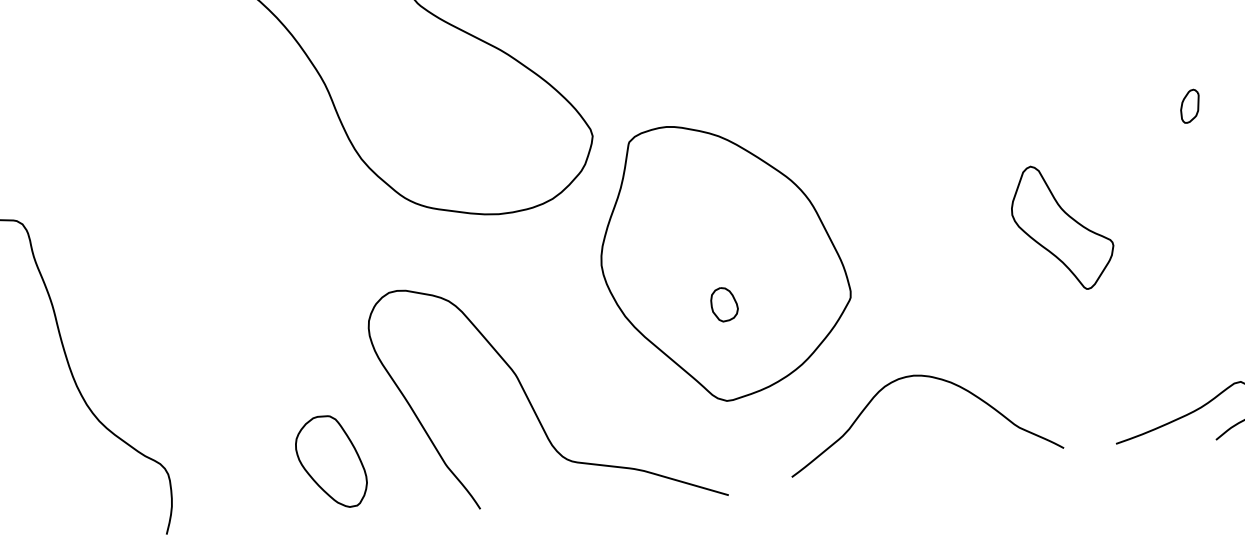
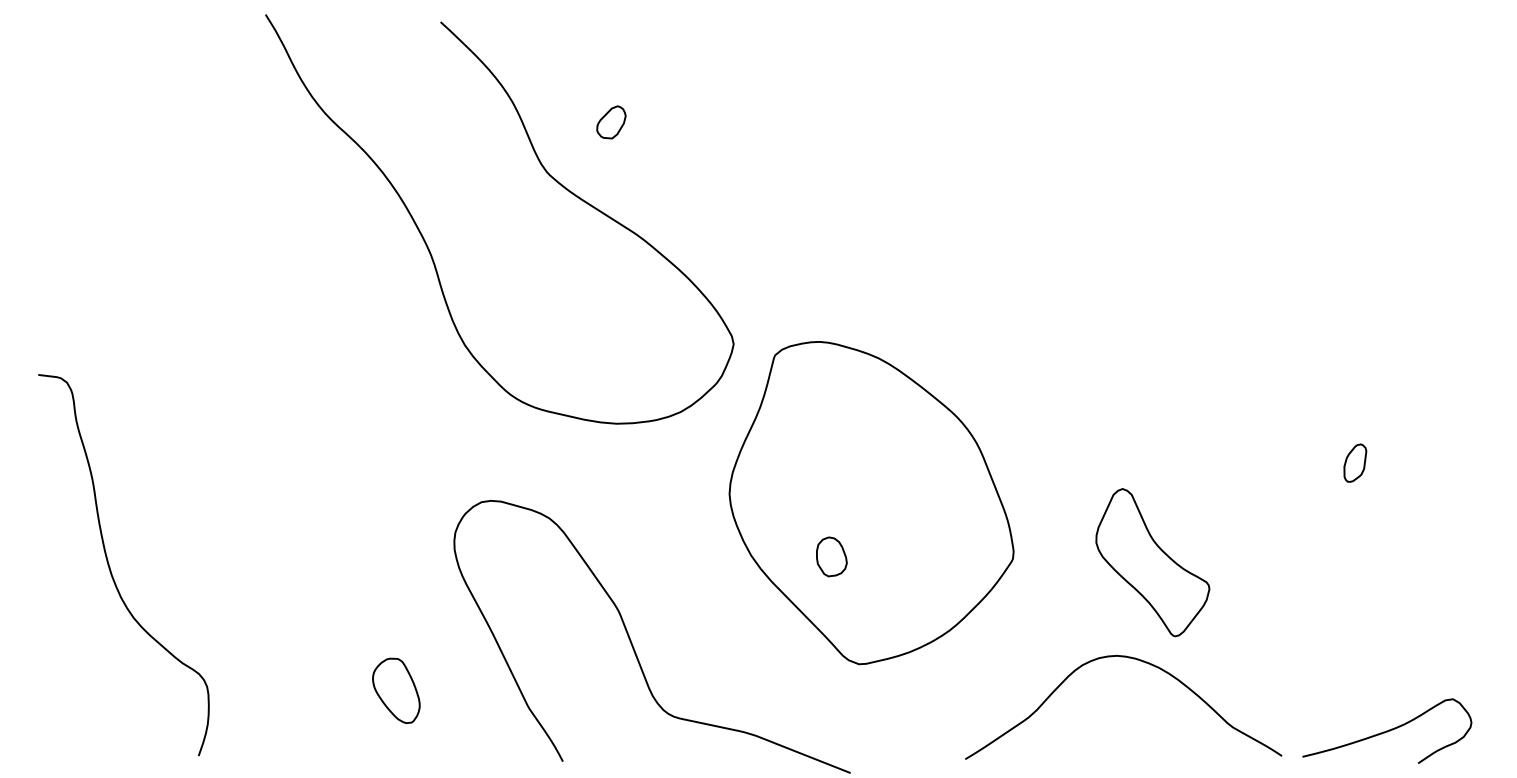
part: (1190, 105) -> (1355, 462), moved
part: (1062, 227) -> (1152, 562), moved
part: (724, 304) -> (831, 556), moved
curve: (928, 377) -> (1133, 659), moved
part: (331, 461) -> (396, 690), size x0.6

